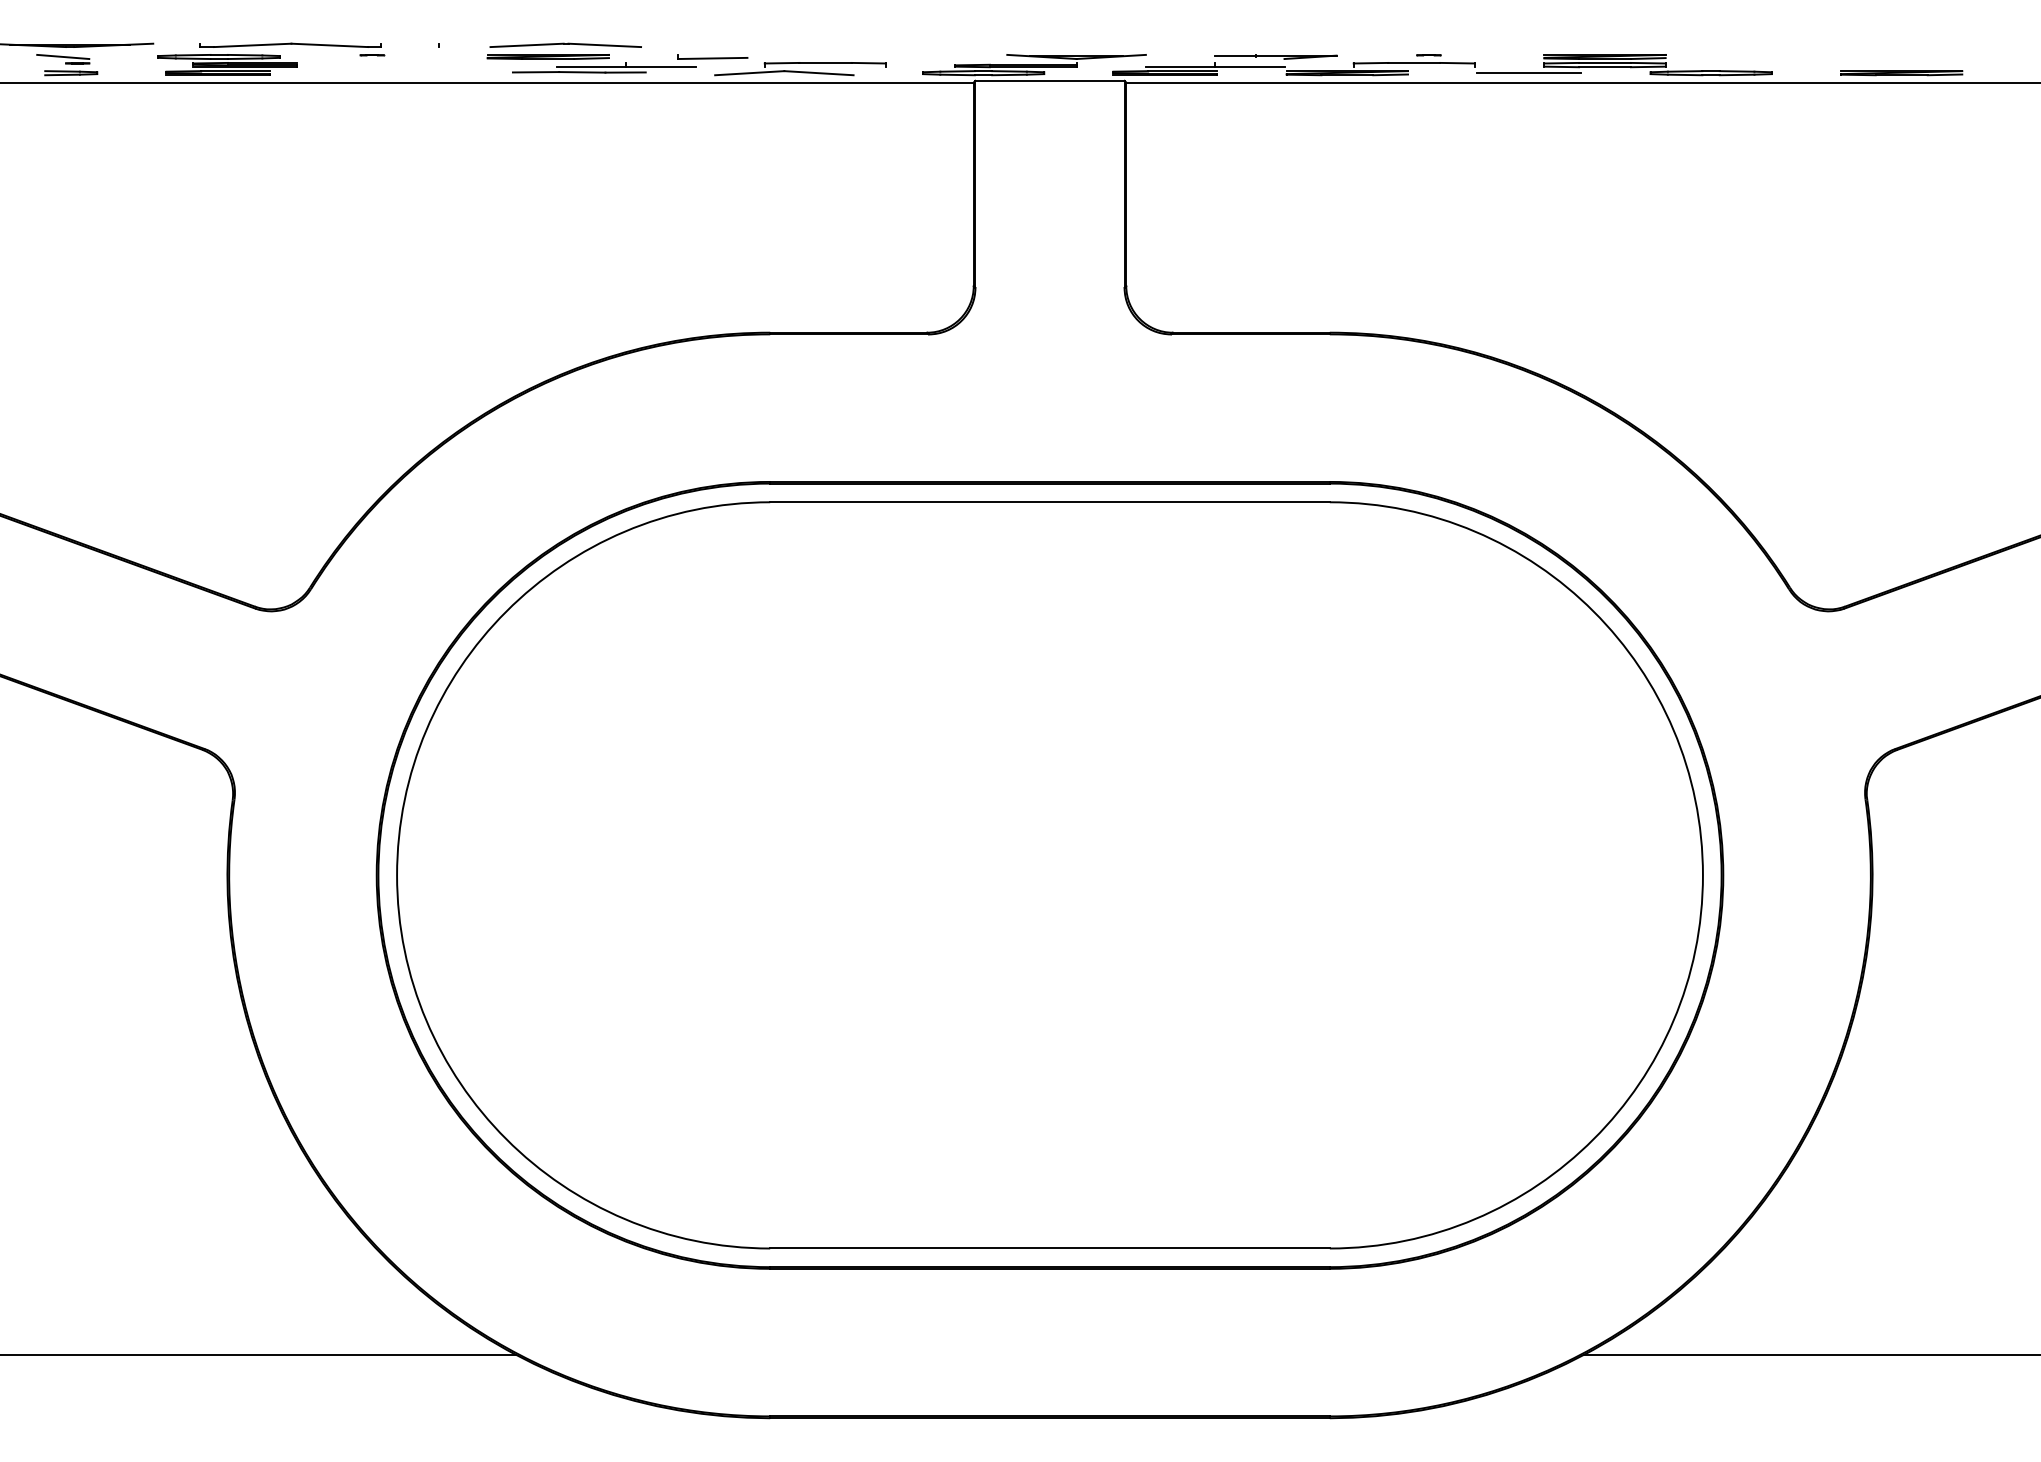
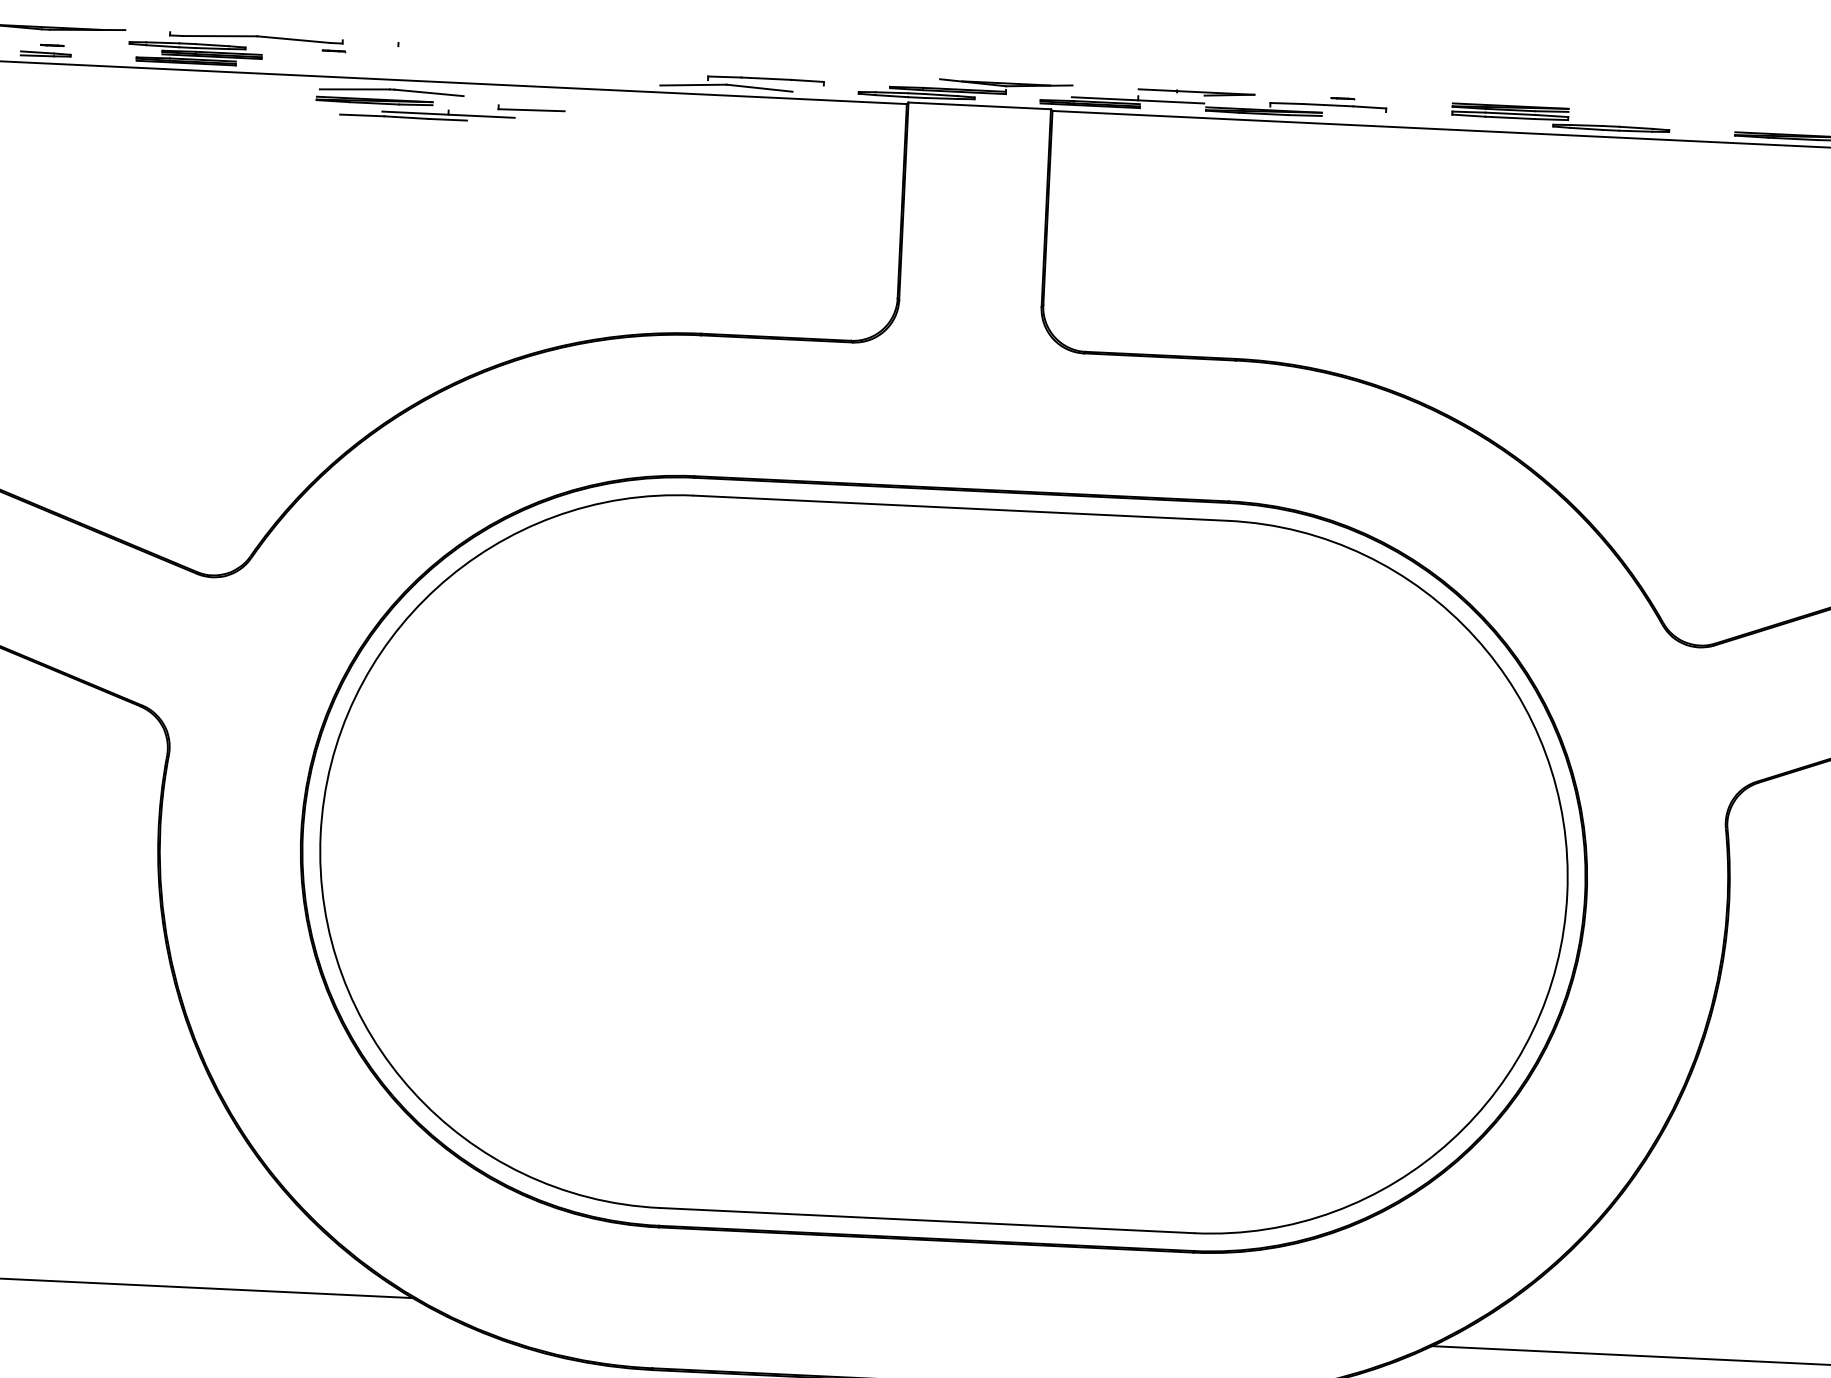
line: (63, 56) -> (39, 38), removed
part: (609, 57) -> (432, 104), moved
line: (1529, 72) -> (1437, 119), removed

